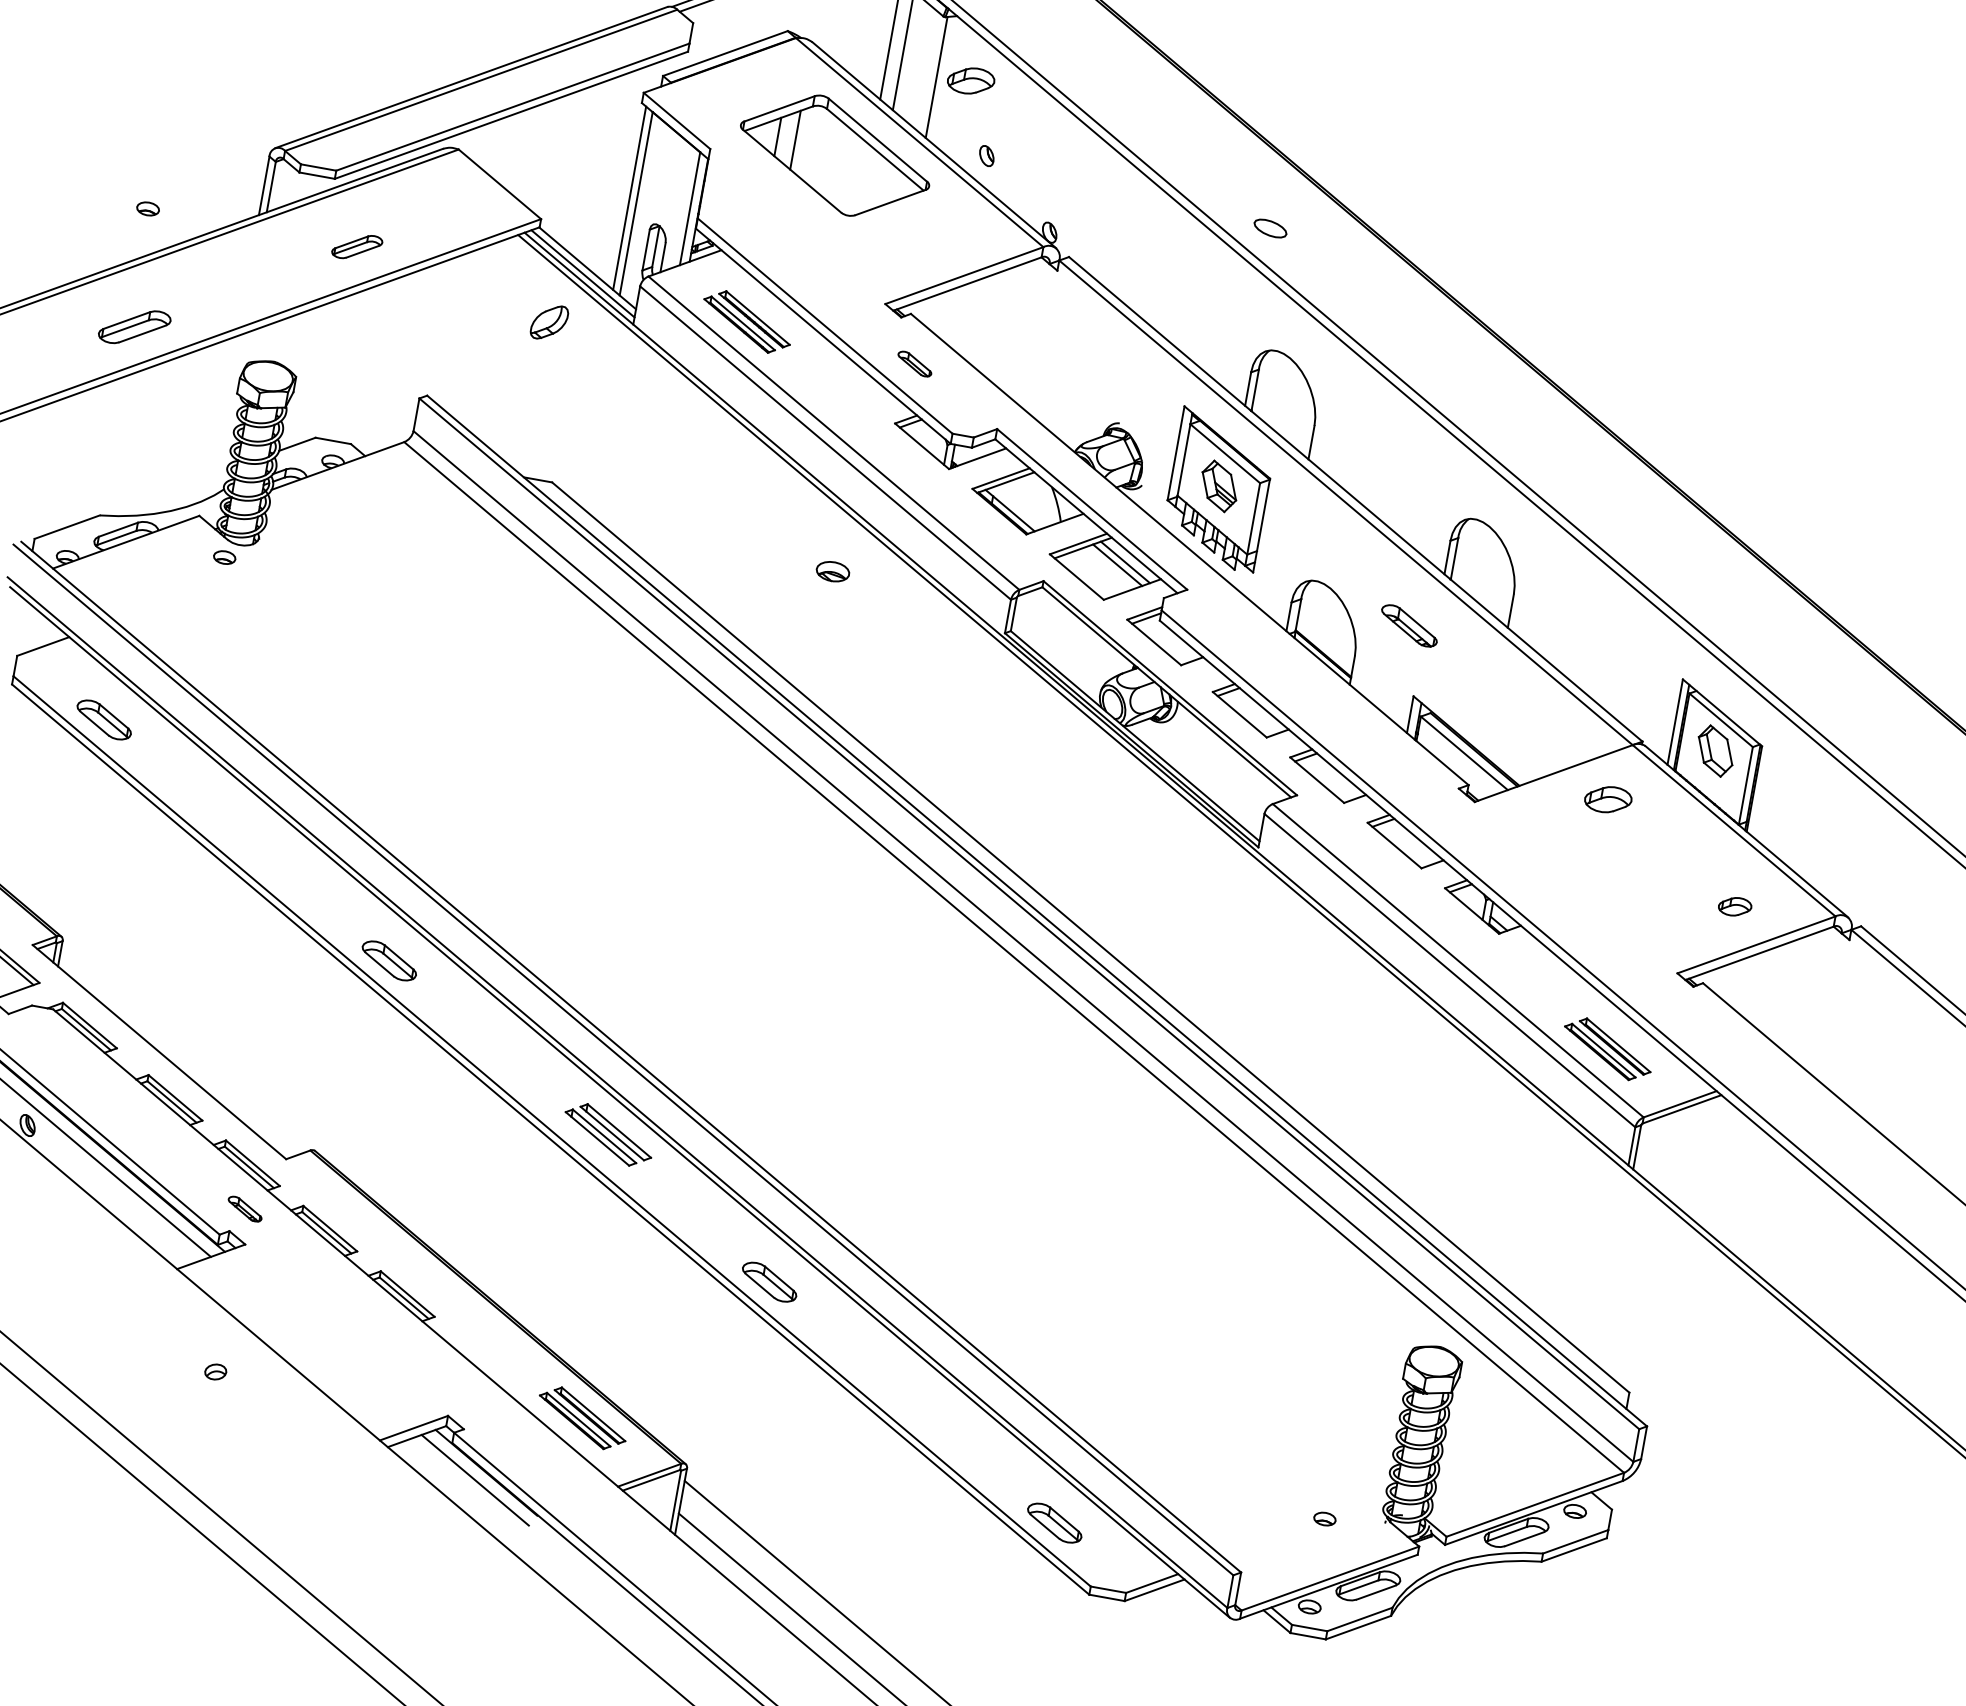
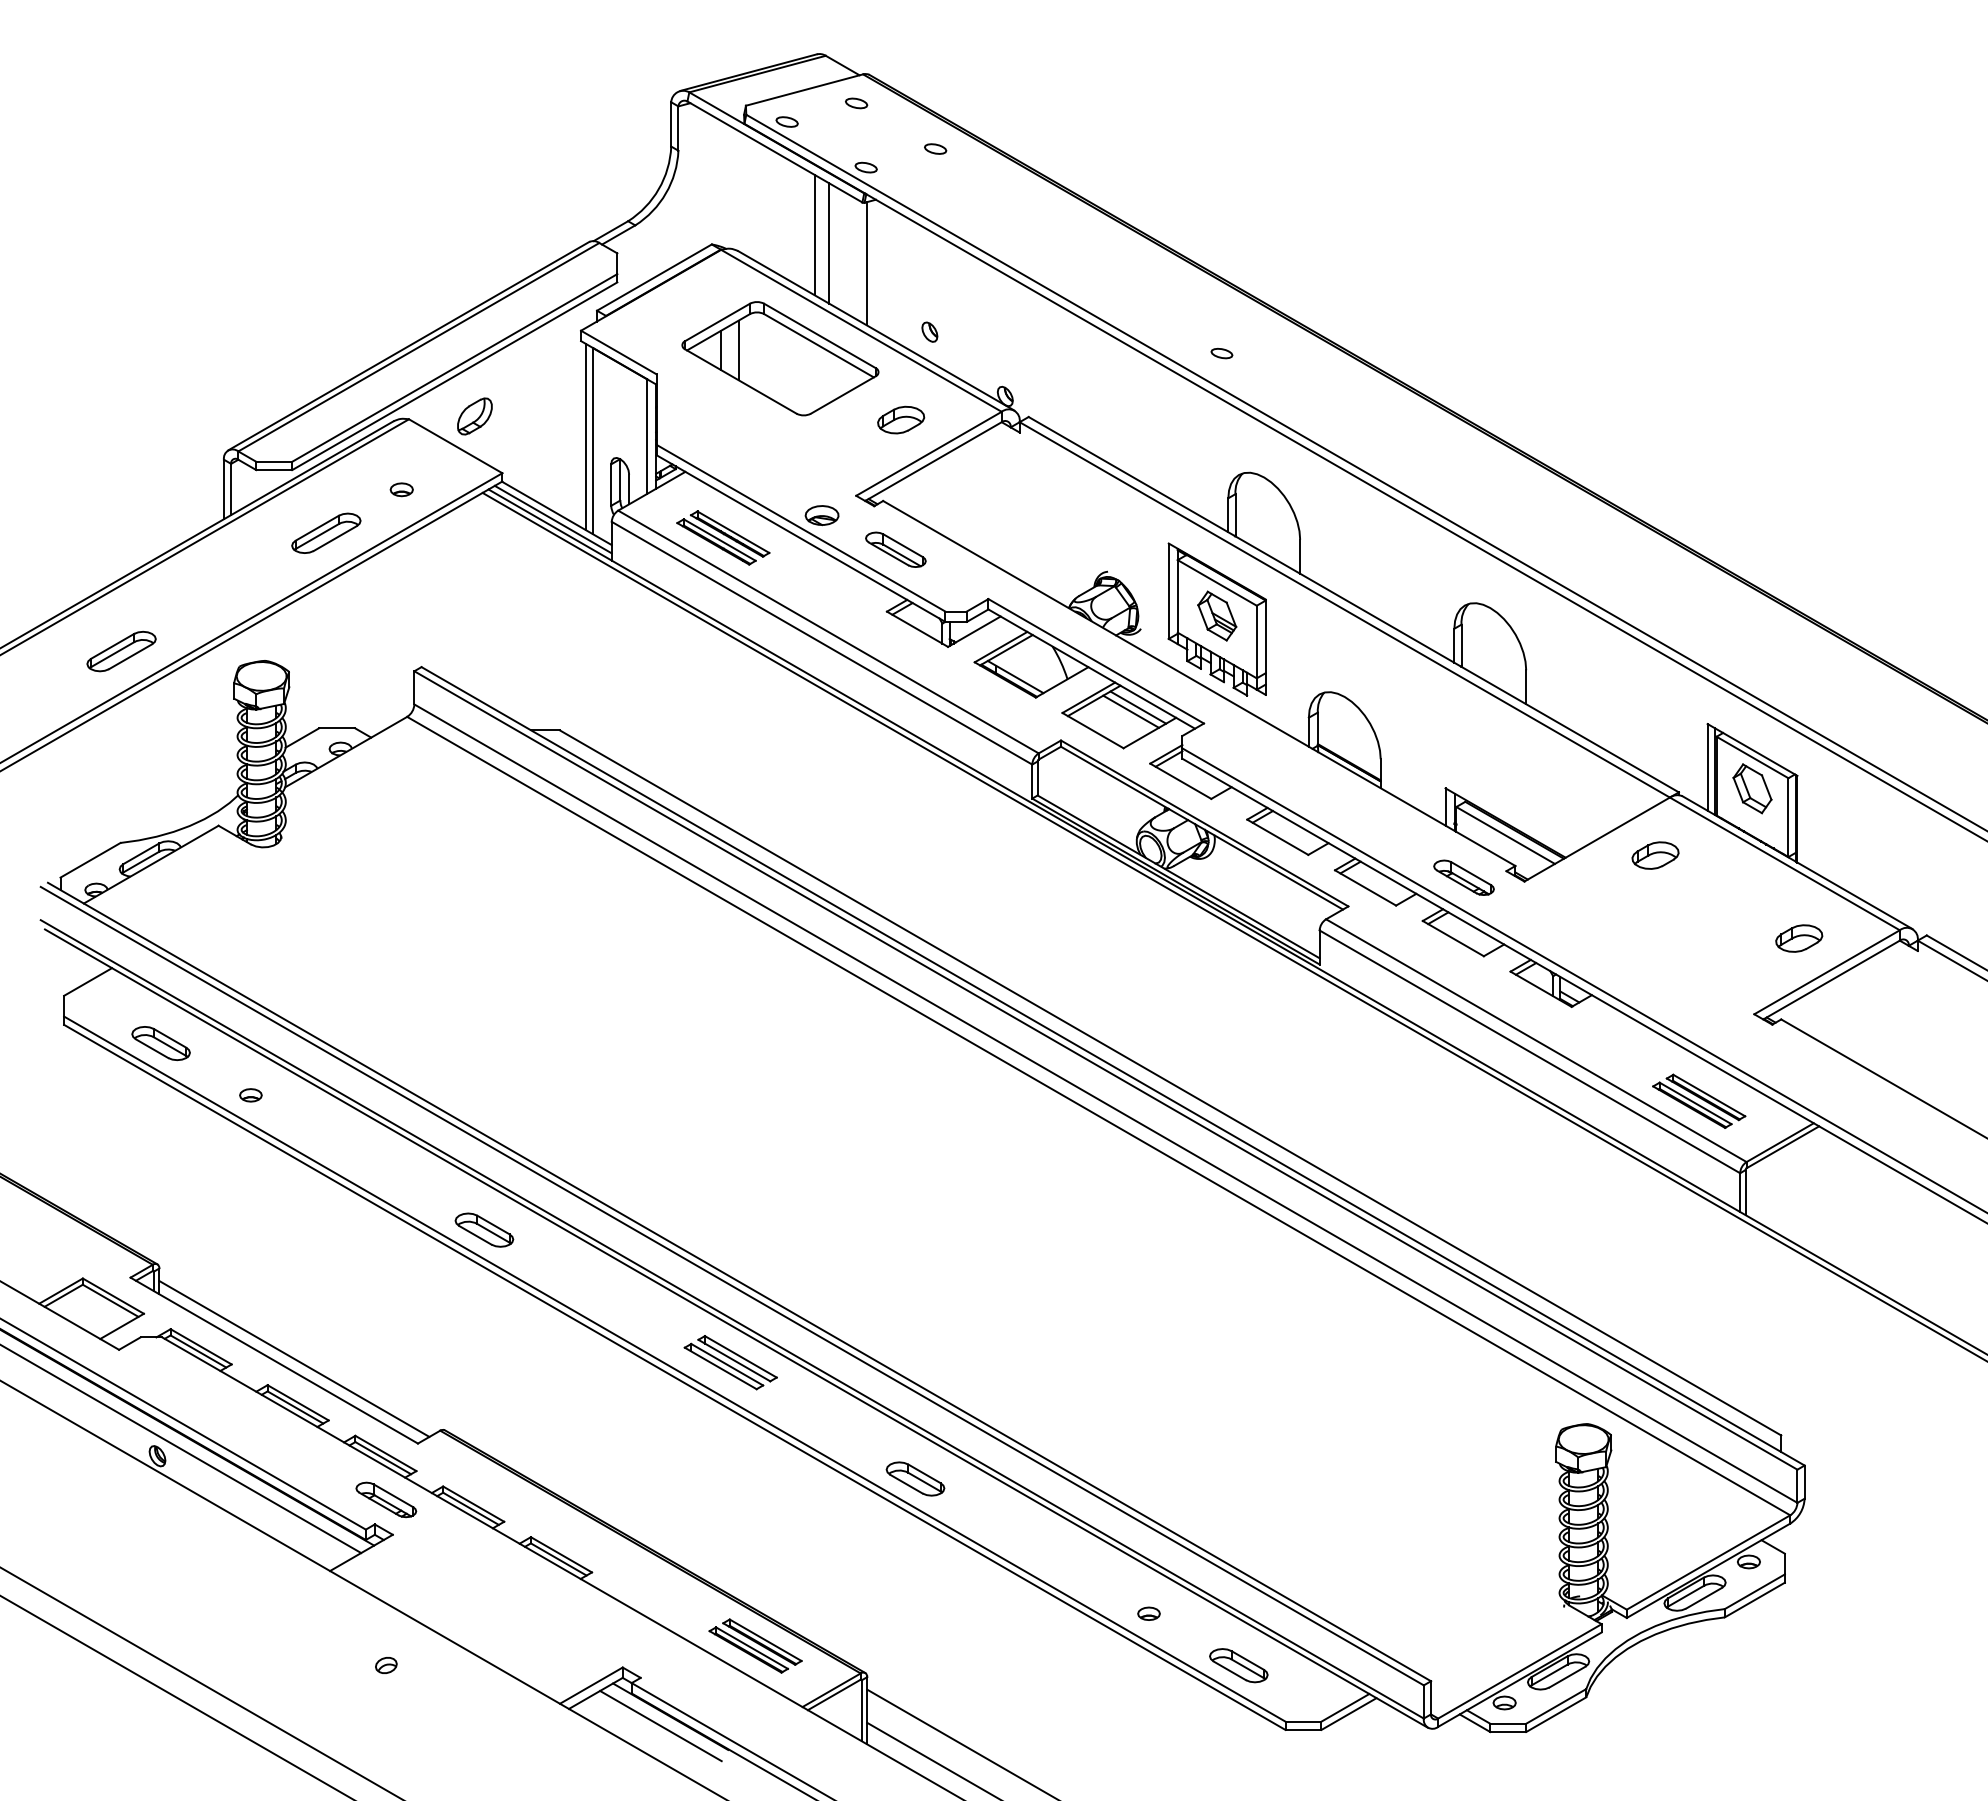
part: (971, 80) -> (901, 419), moved
part: (147, 208) -> (401, 489), moved
part: (1270, 228) -> (1221, 353), size x0.62
part: (357, 246) -> (326, 532), size x1.43
part: (549, 322) -> (474, 416), moved
part: (914, 363) -> (895, 549), size x1.67
part: (224, 557) -> (250, 1095), moved
part: (832, 571) -> (821, 515), moved
part: (1408, 625) -> (1463, 877), moved
part: (1735, 906) -> (1799, 938), size x1.43
line: (179, 1053) -> (294, 1358), added
part: (245, 1208) -> (386, 1499), size x1.67
part: (1324, 1518) -> (1148, 1613), moved

